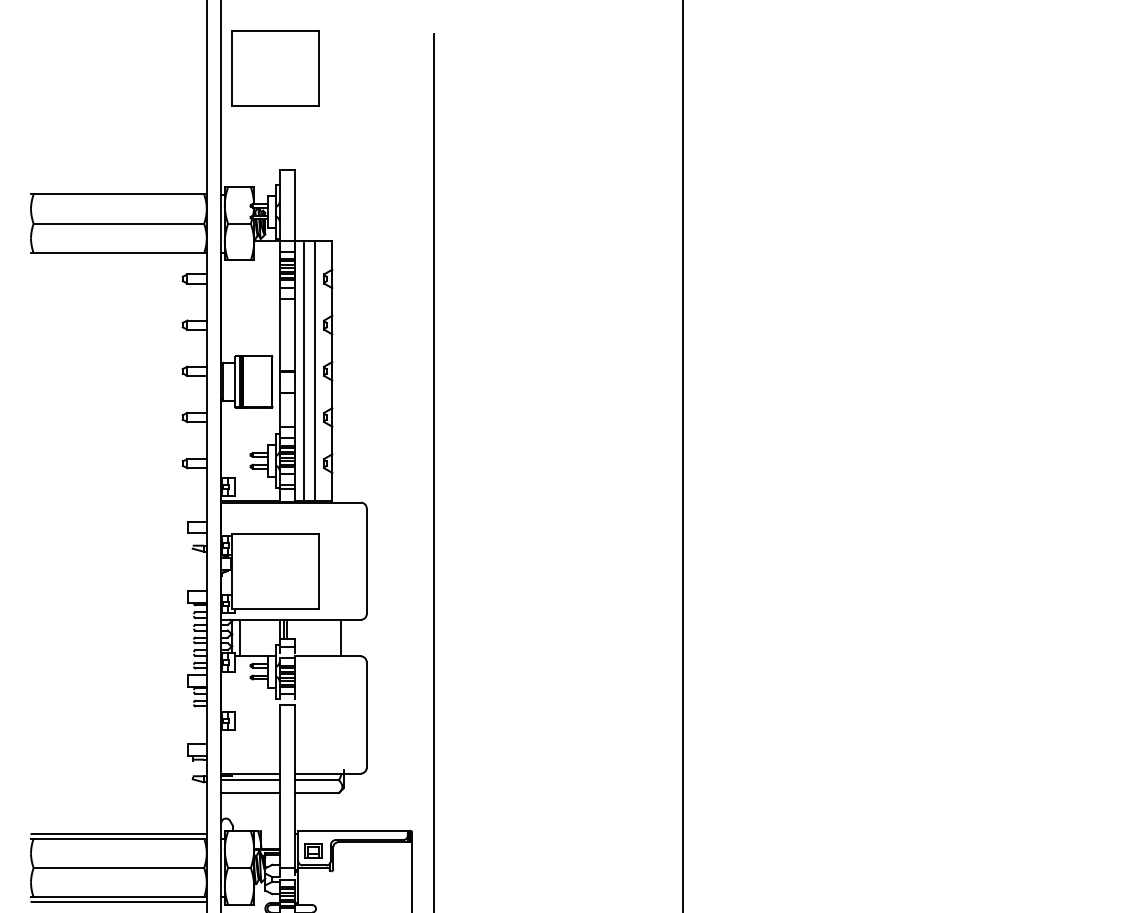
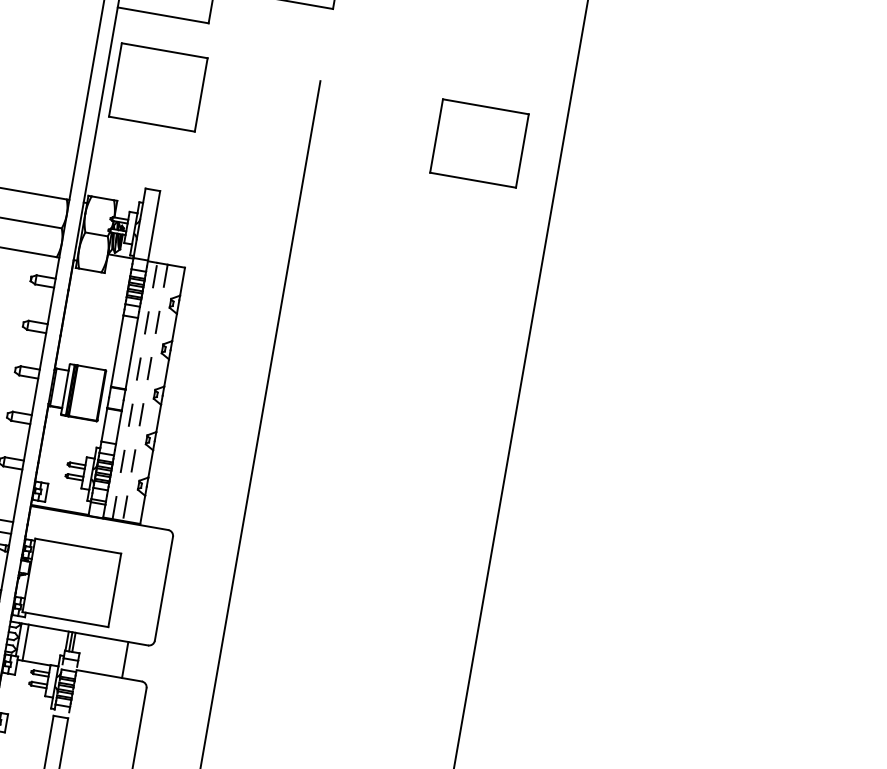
part: (601, 68) -> (479, 143), added
line: (304, 370) -> (135, 390), solid -> dashed
line: (314, 371) -> (145, 392), solid -> dashed

